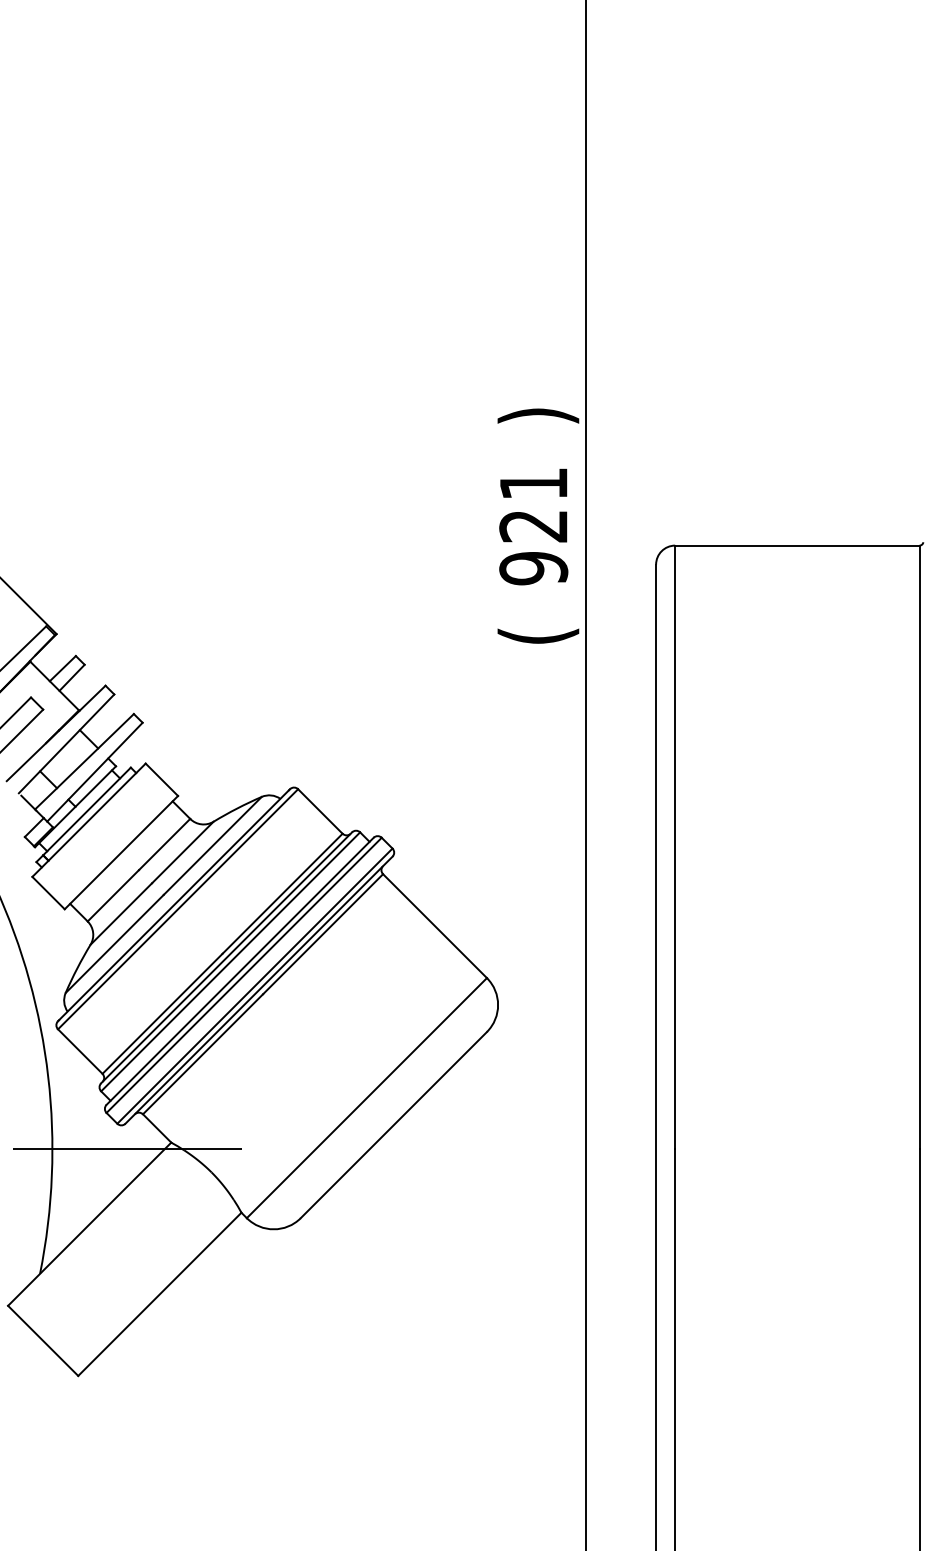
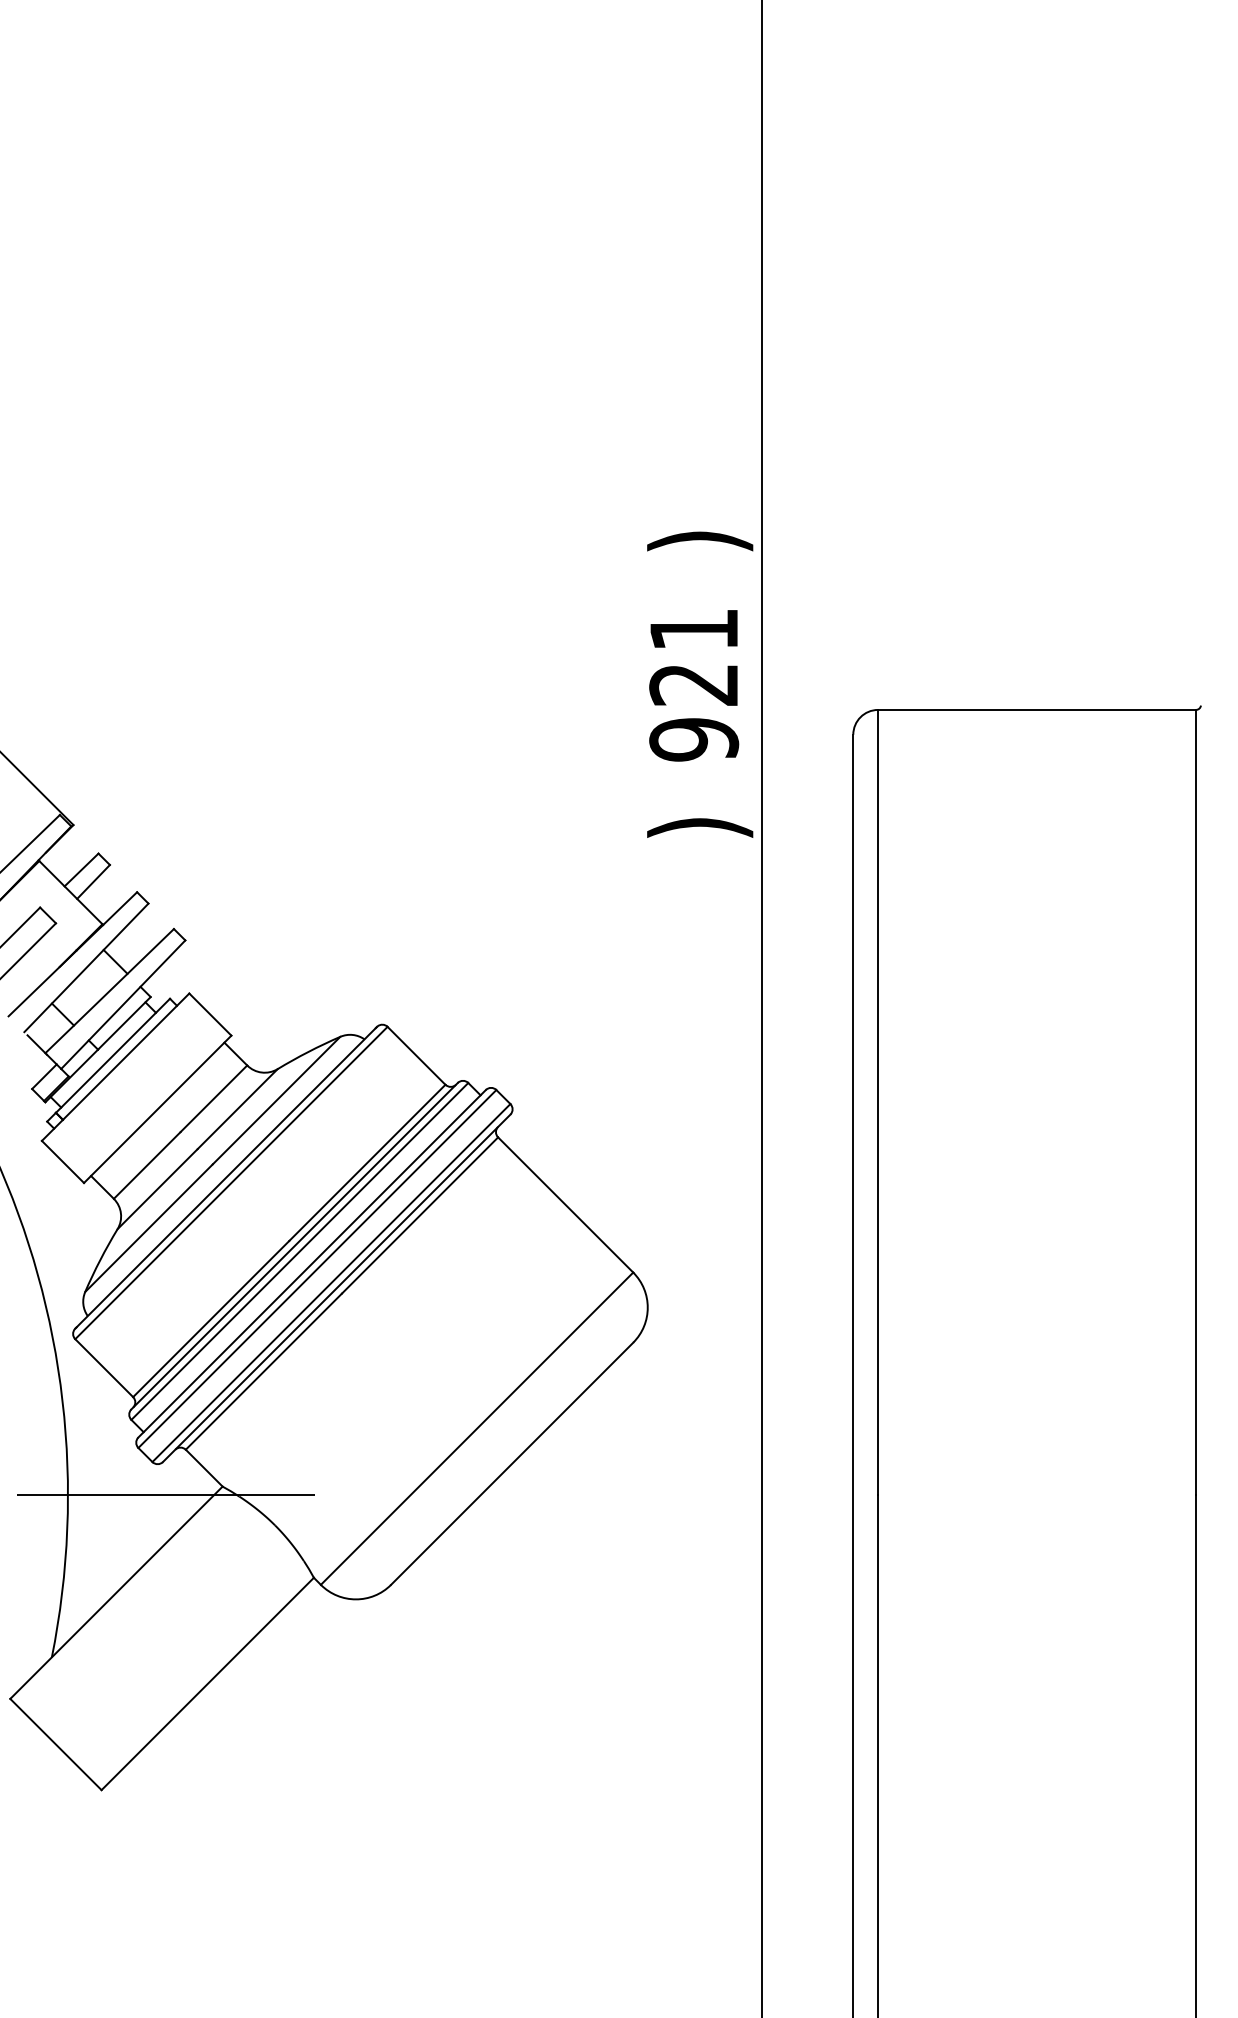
text: (538, 635) -> (700, 827), ( -> )

